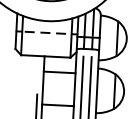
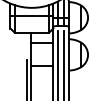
line: (46, 33) -> (31, 16), dashed -> solid

